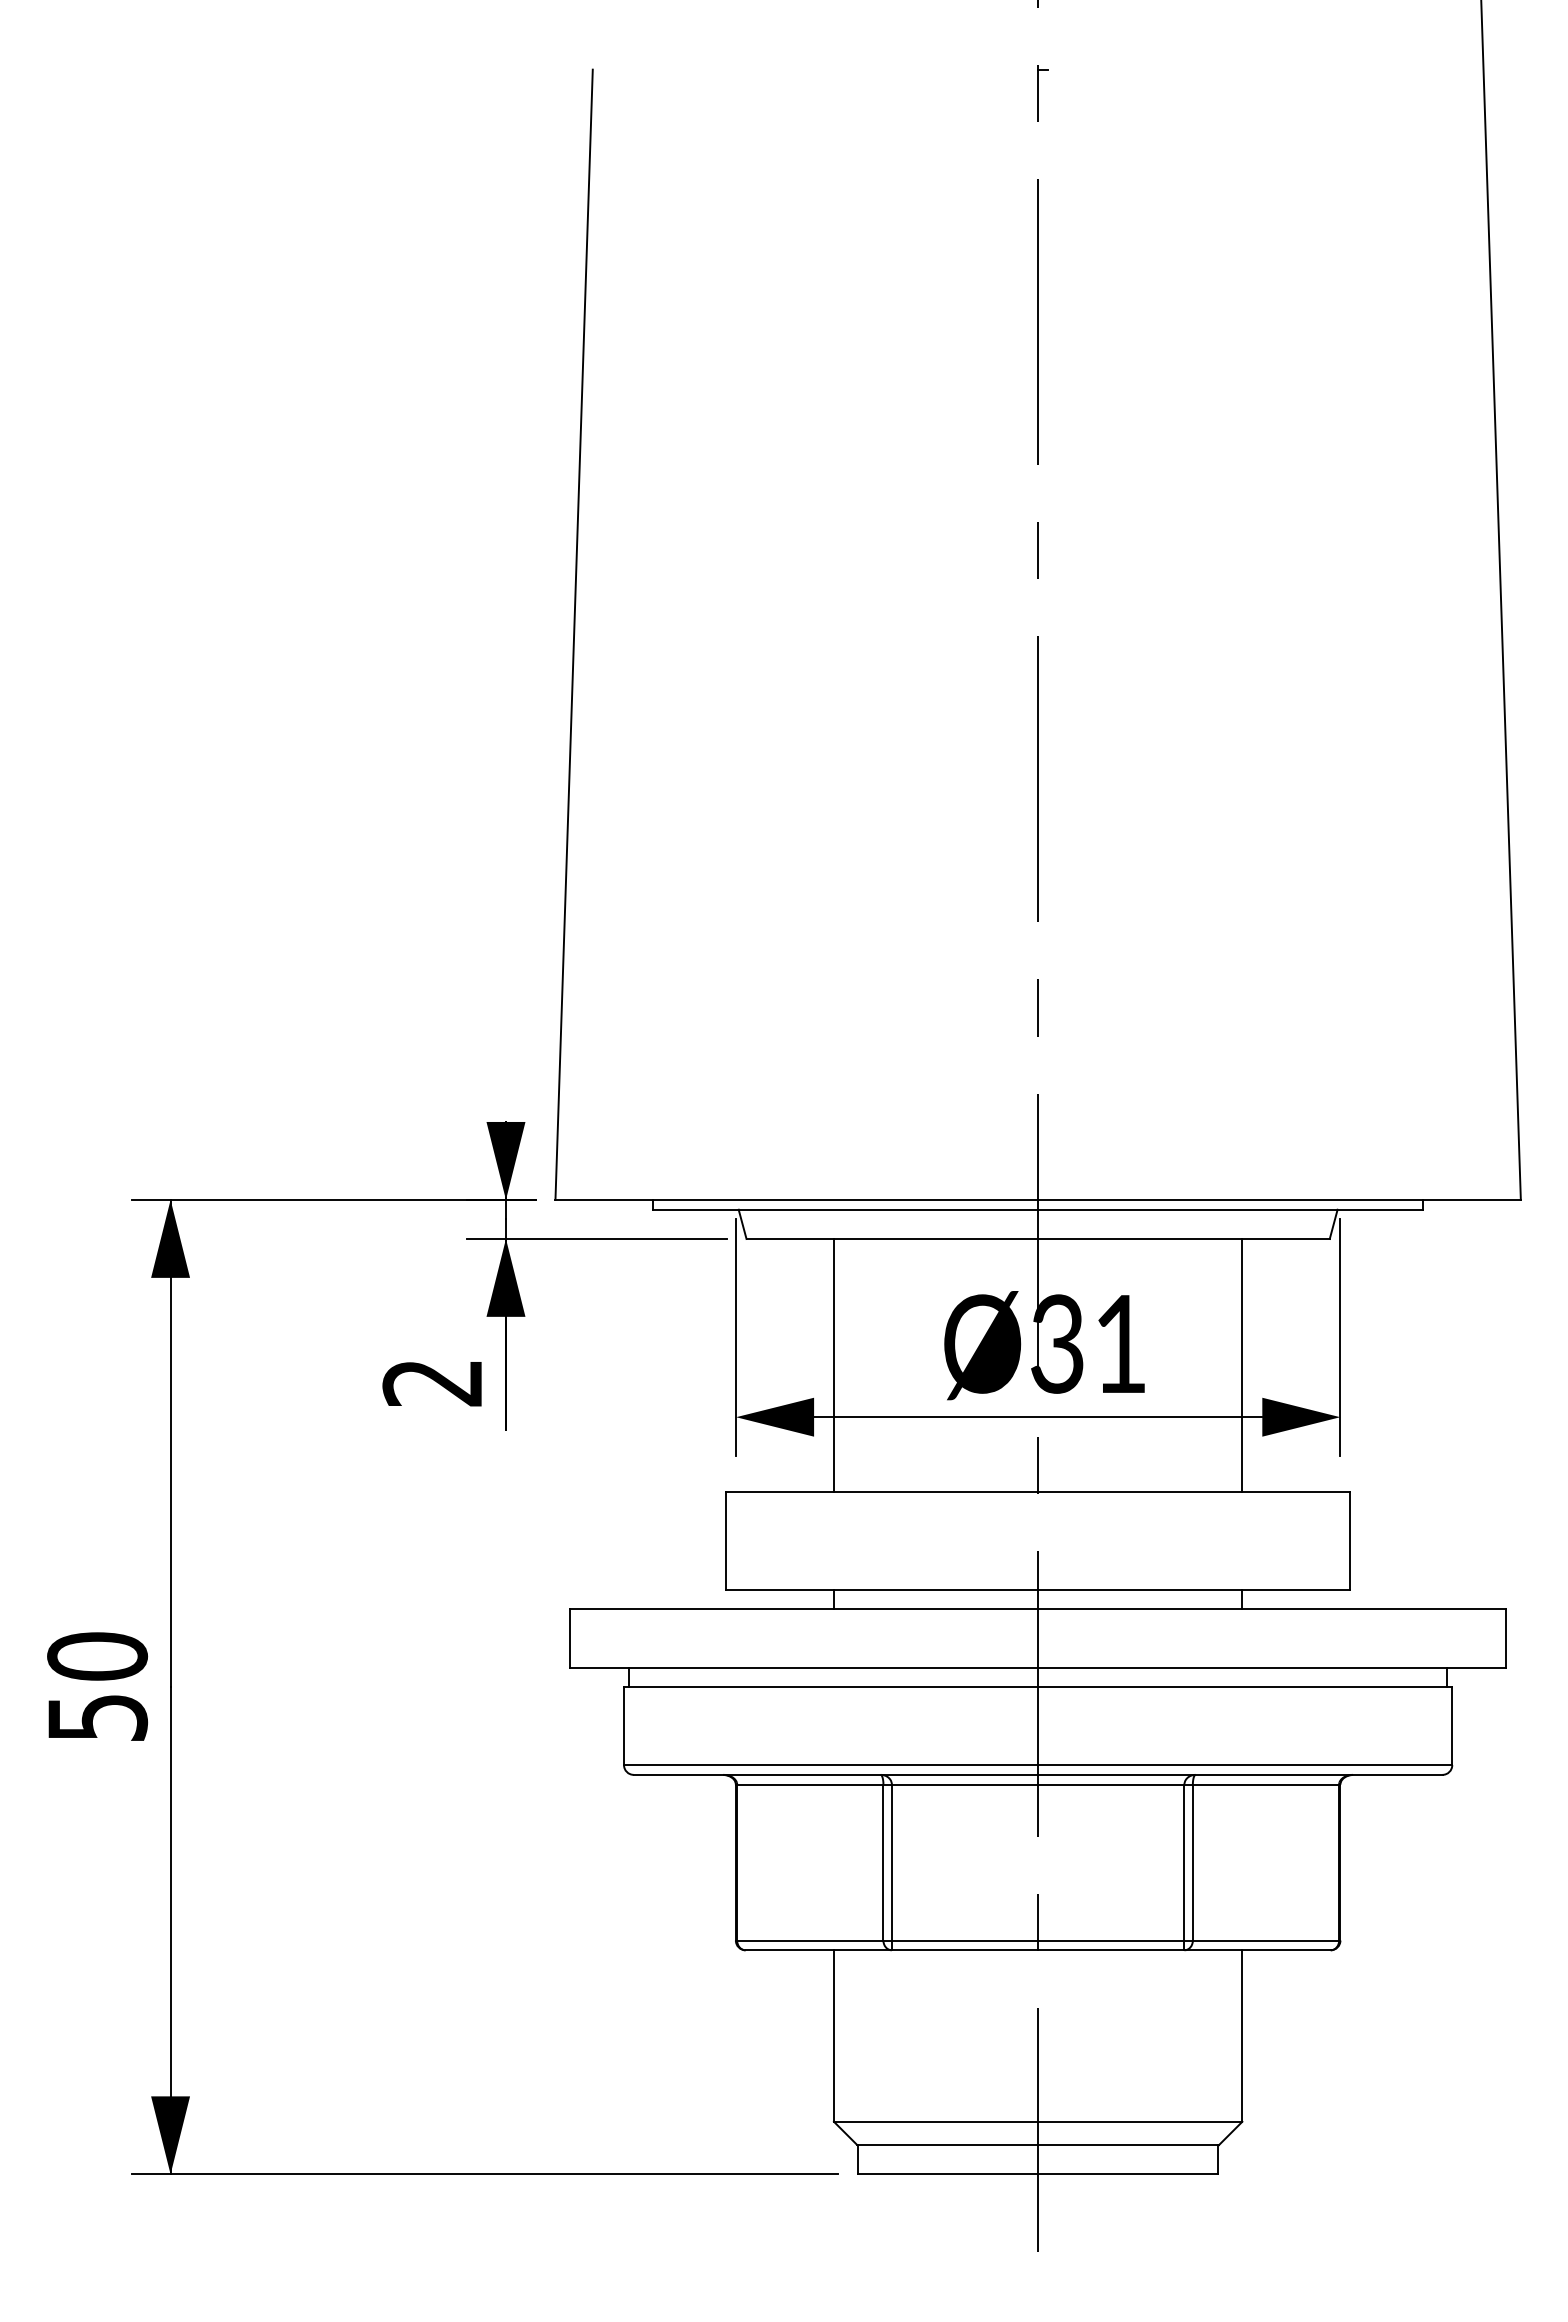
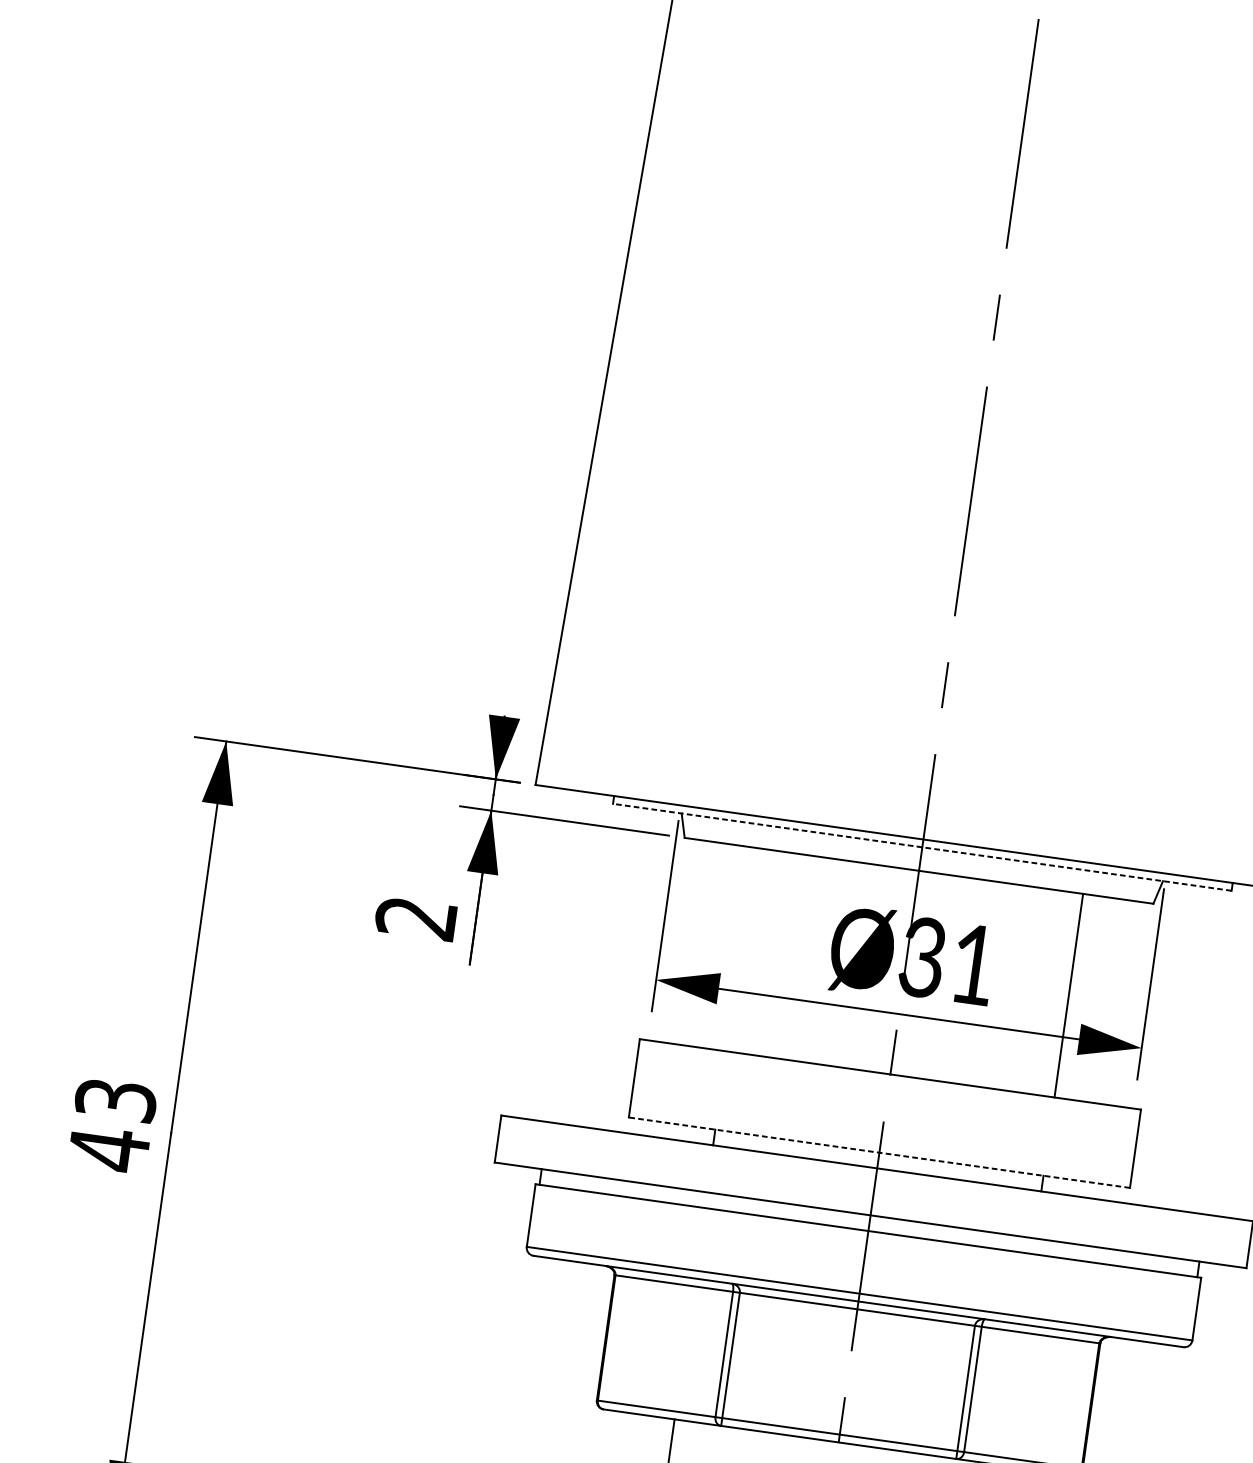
line: (1038, 1209) -> (922, 847), solid -> dashed
line: (833, 1365) -> (740, 949), removed
line: (1038, 1589) -> (879, 1152), solid -> dashed
text: (97, 1687) -> (112, 1125), 50 -> 43

